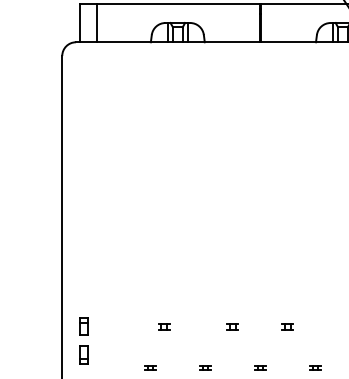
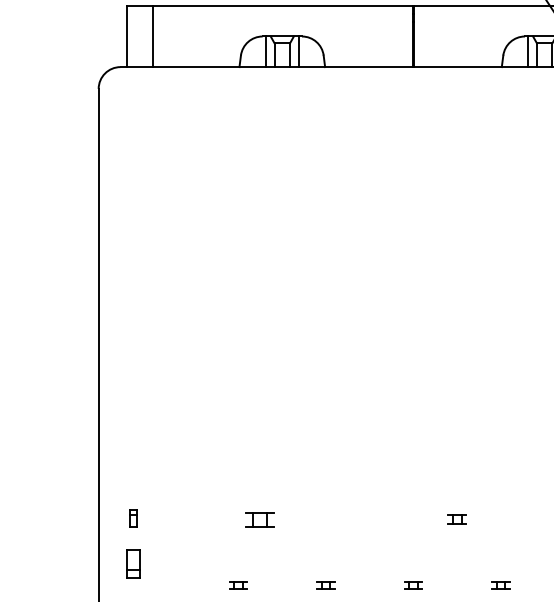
part: (83, 326) -> (132, 518), size x0.6
part: (164, 326) -> (261, 518), size x1.6
part: (232, 326) -> (369, 518), removed

